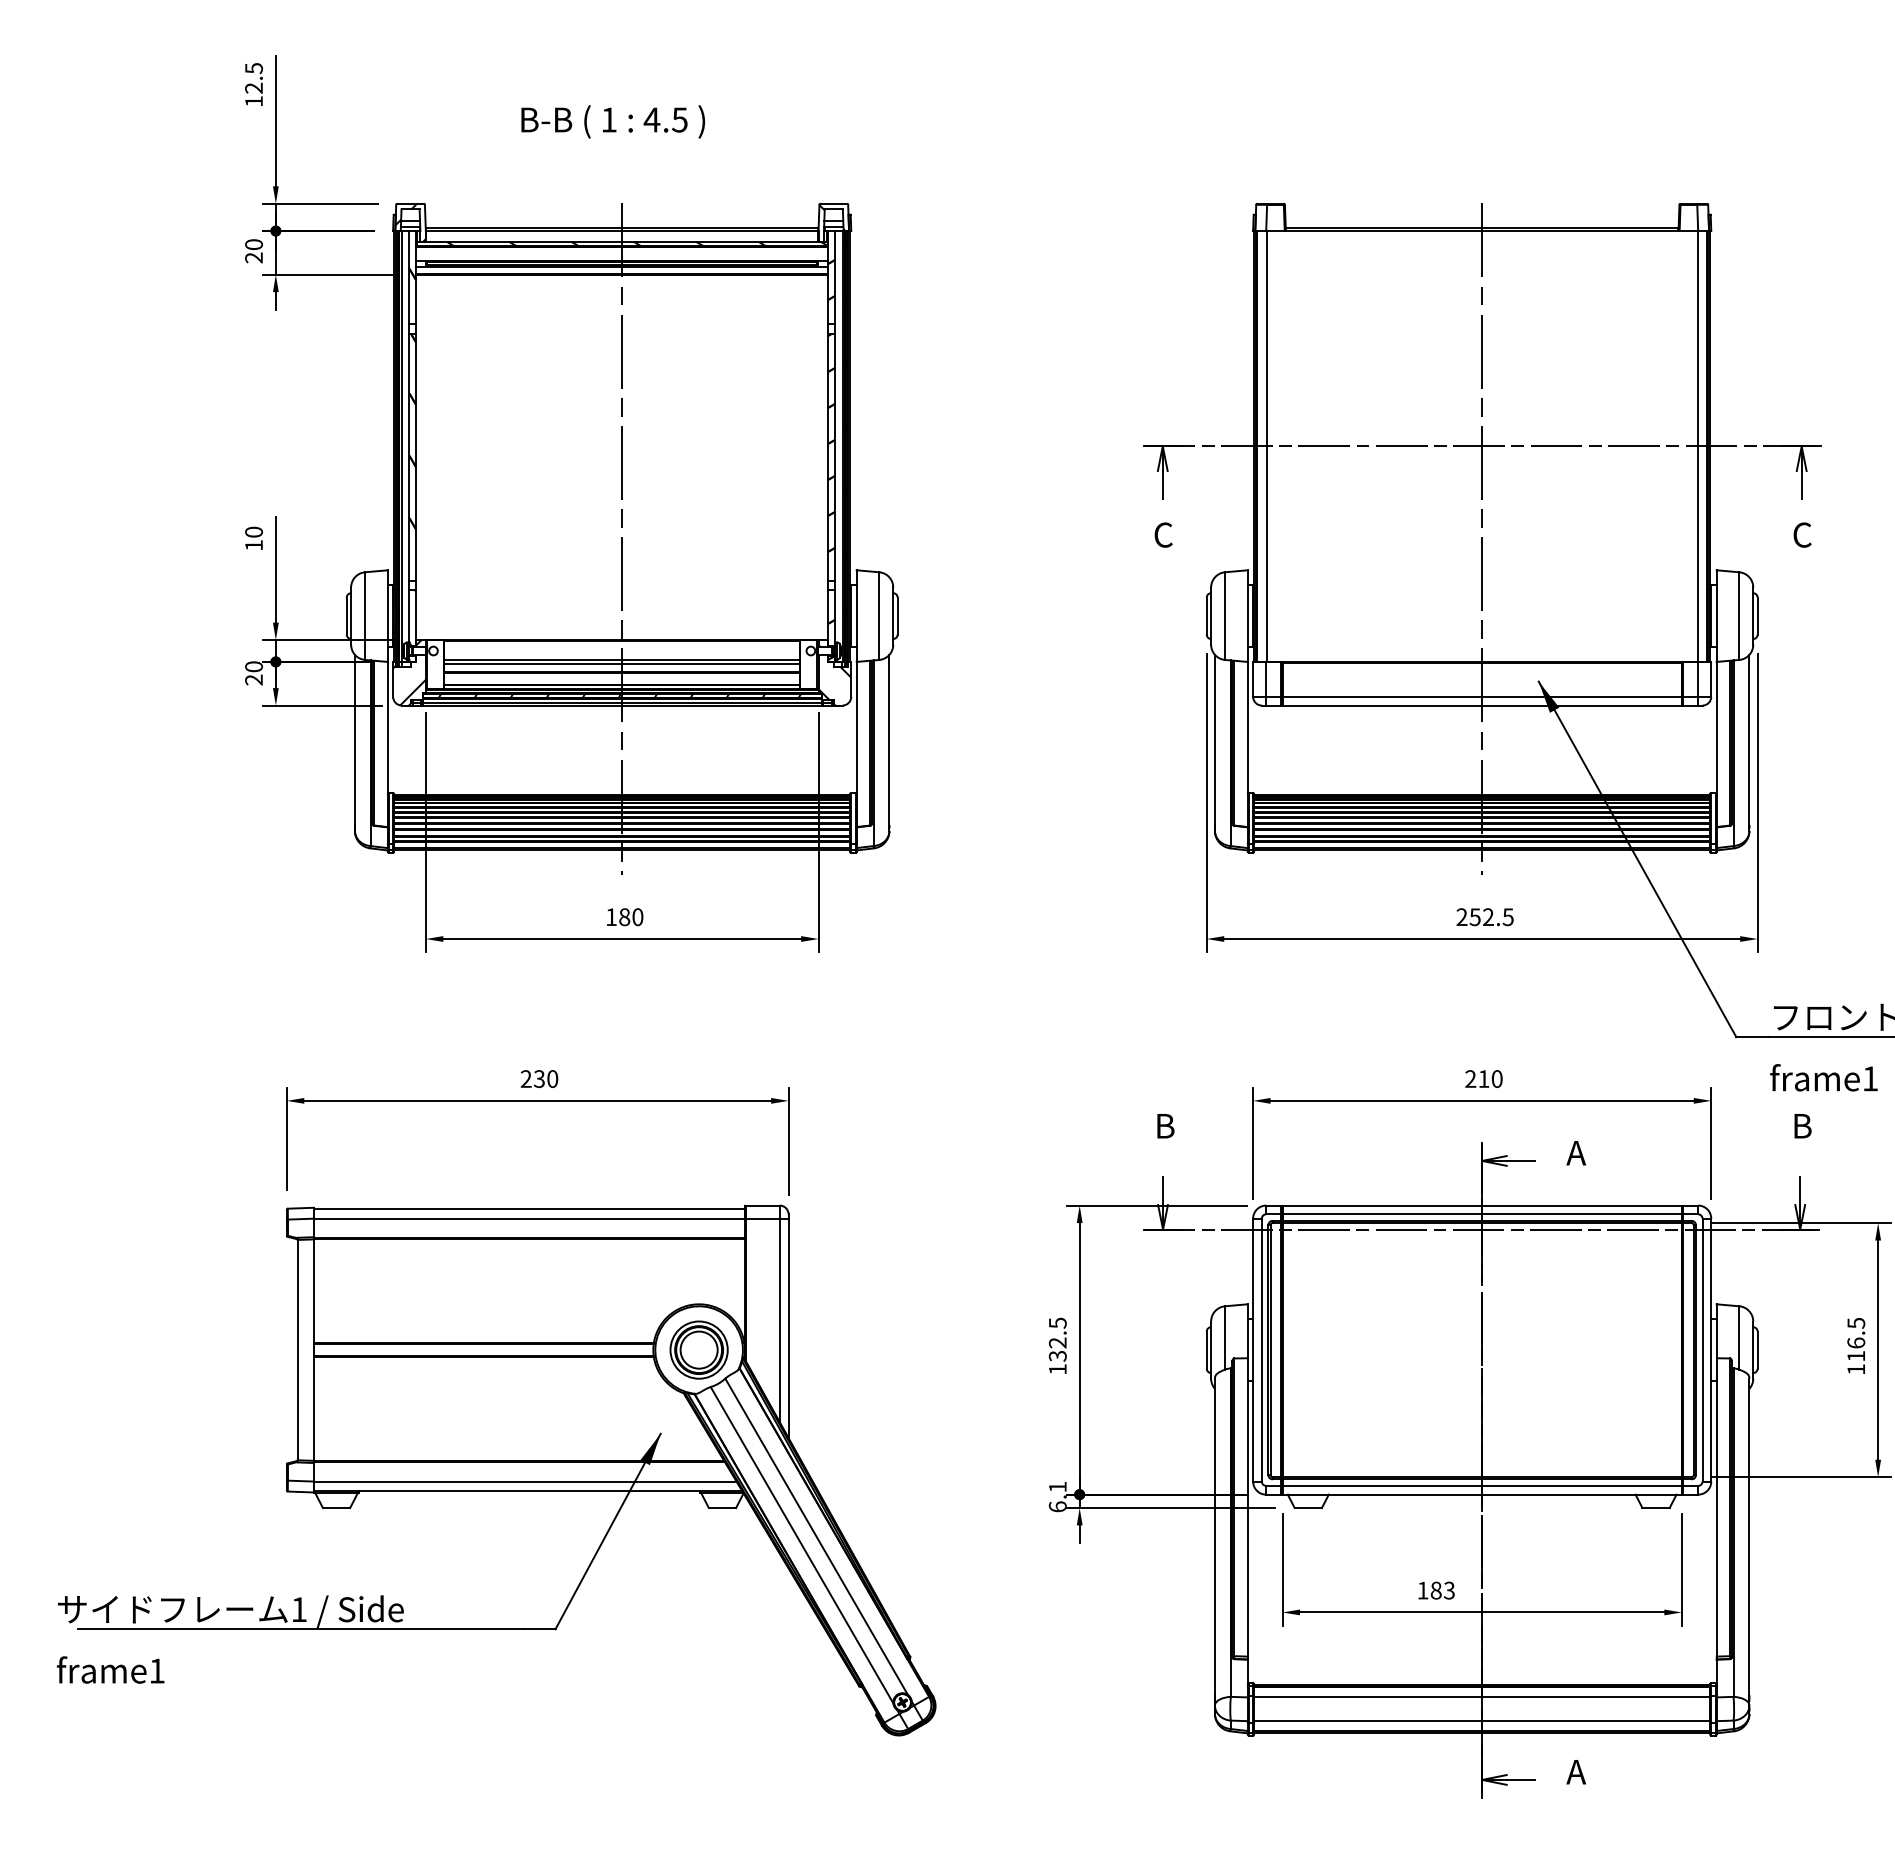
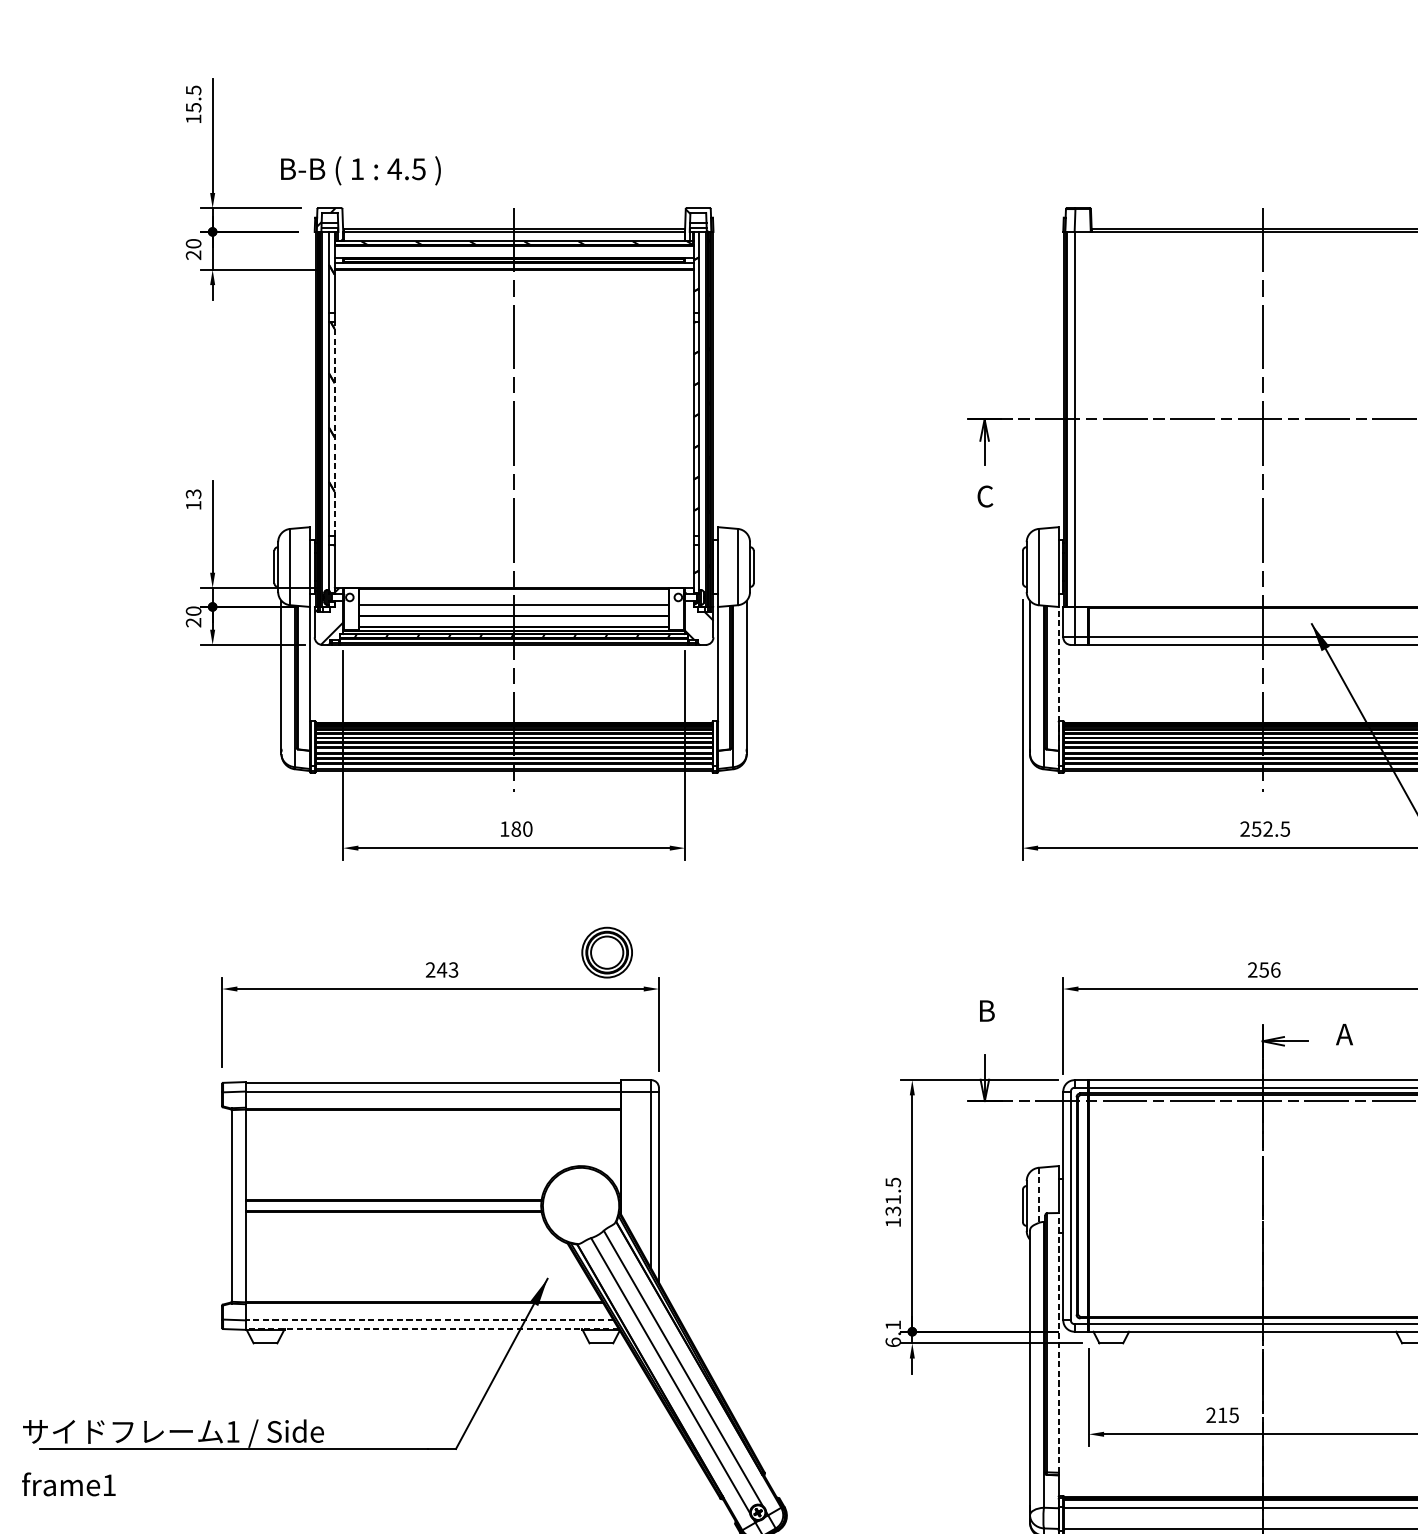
text: (253, 87) -> (193, 106), 12.5 -> 15.5
text: (612, 121) -> (360, 170), moved
line: (416, 456) -> (335, 428), solid -> dashed
text: (253, 531) -> (193, 493), 10 -> 13
line: (621, 664) -> (513, 609), removed
line: (1247, 744) -> (1058, 678), solid -> dashed
text: (545, 1078) -> (447, 969), 230 -> 243
text: (1490, 1078) -> (1269, 969), 210 -> 256
line: (1225, 1337) -> (1039, 1194), solid -> dashed
text: (1057, 1342) -> (892, 1199), 132.5 -> 131.5
part: (698, 1349) -> (606, 952), moved
line: (524, 1481) -> (429, 1320), solid -> dashed
line: (527, 1491) -> (431, 1329), solid -> dashed
line: (1247, 1506) -> (1058, 1342), solid -> dashed
text: (1435, 1590) -> (1222, 1415), 183 -> 215

